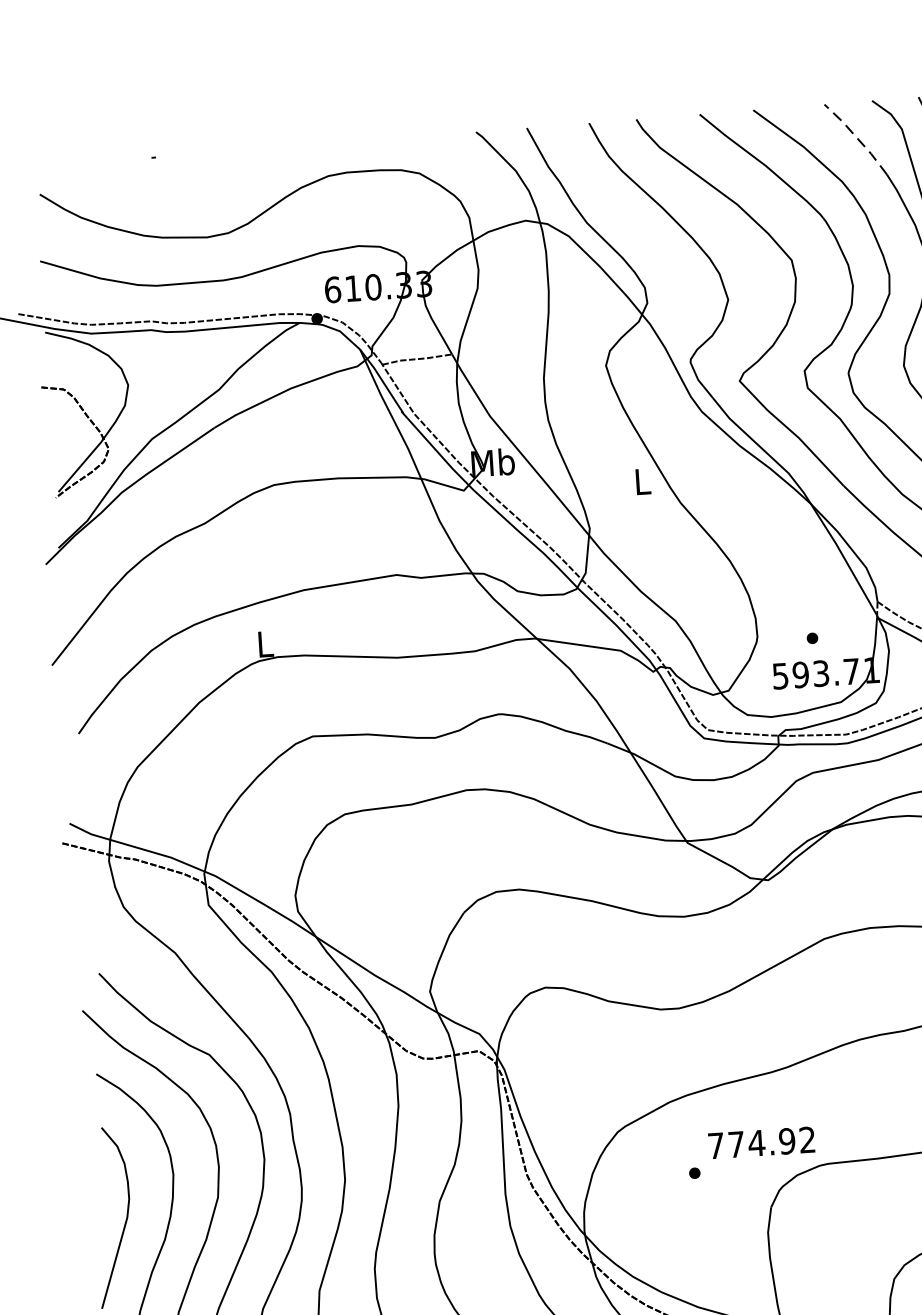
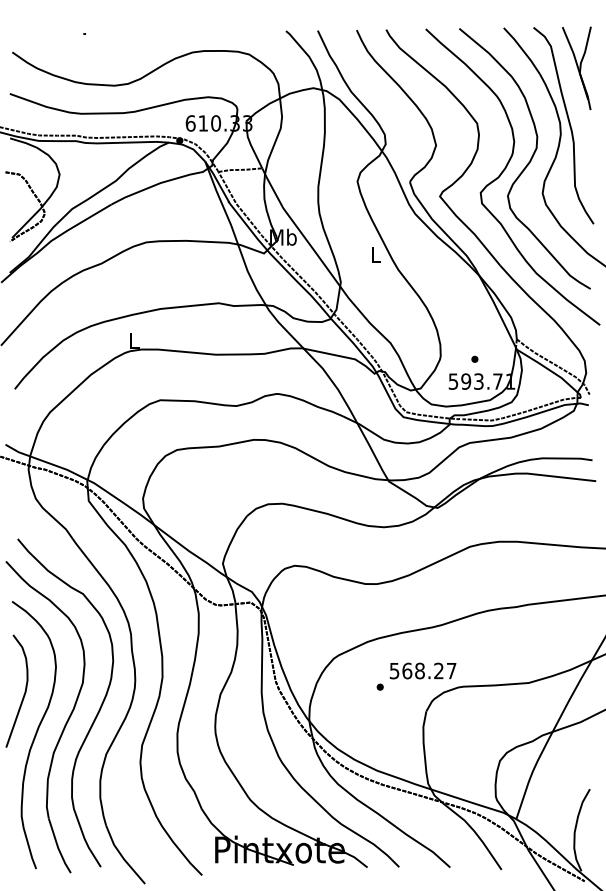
line: (856, 138) -> (522, 50), dashed -> solid
text: (760, 1142) -> (422, 670), 774.92 -> 568.27

